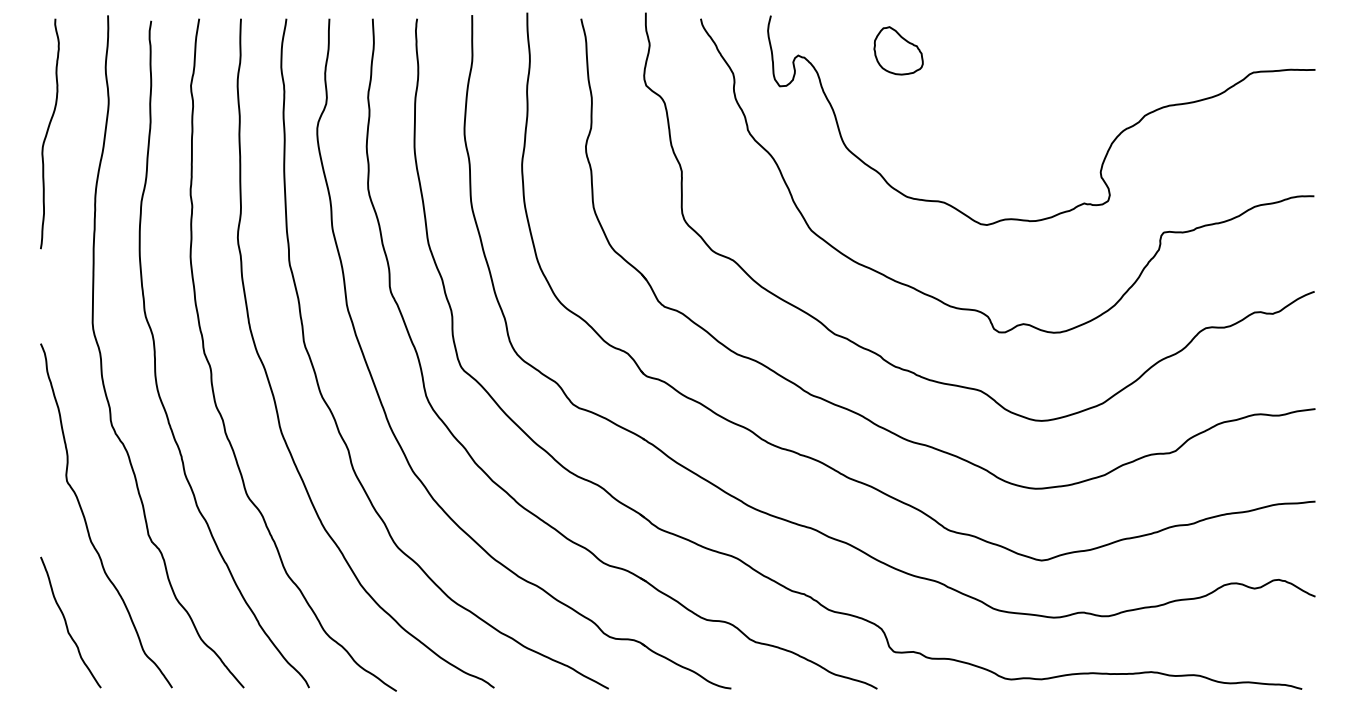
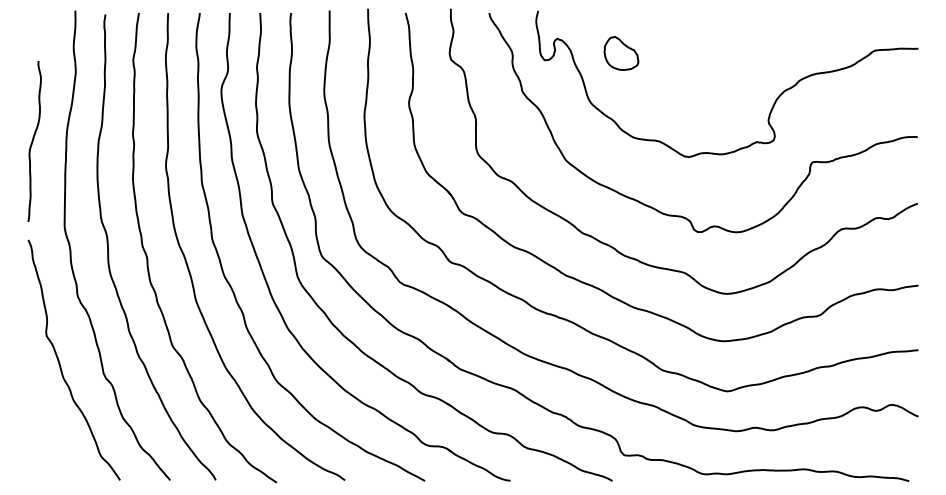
part: (898, 50) -> (621, 53), moved
curve: (48, 133) -> (33, 141), moved
curve: (66, 622) -> (46, 434), removed

